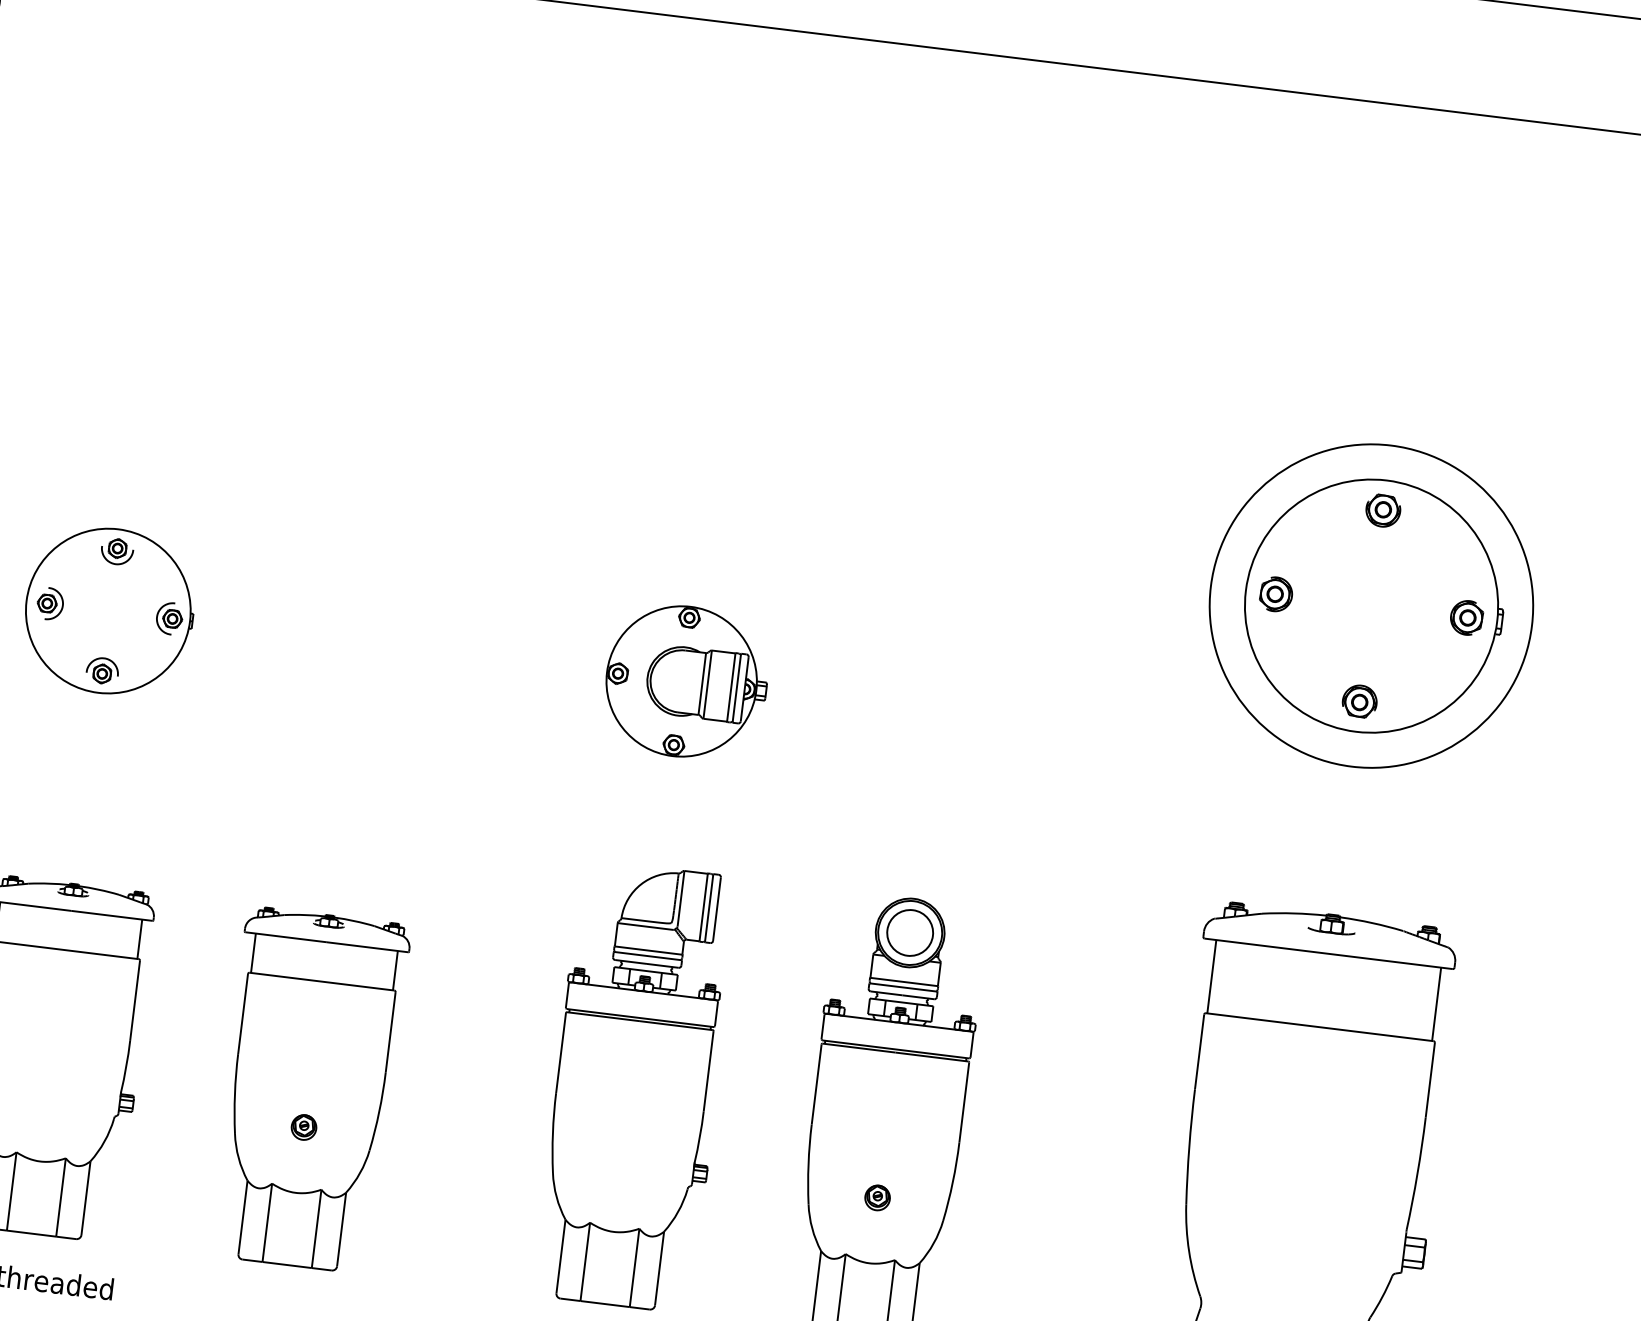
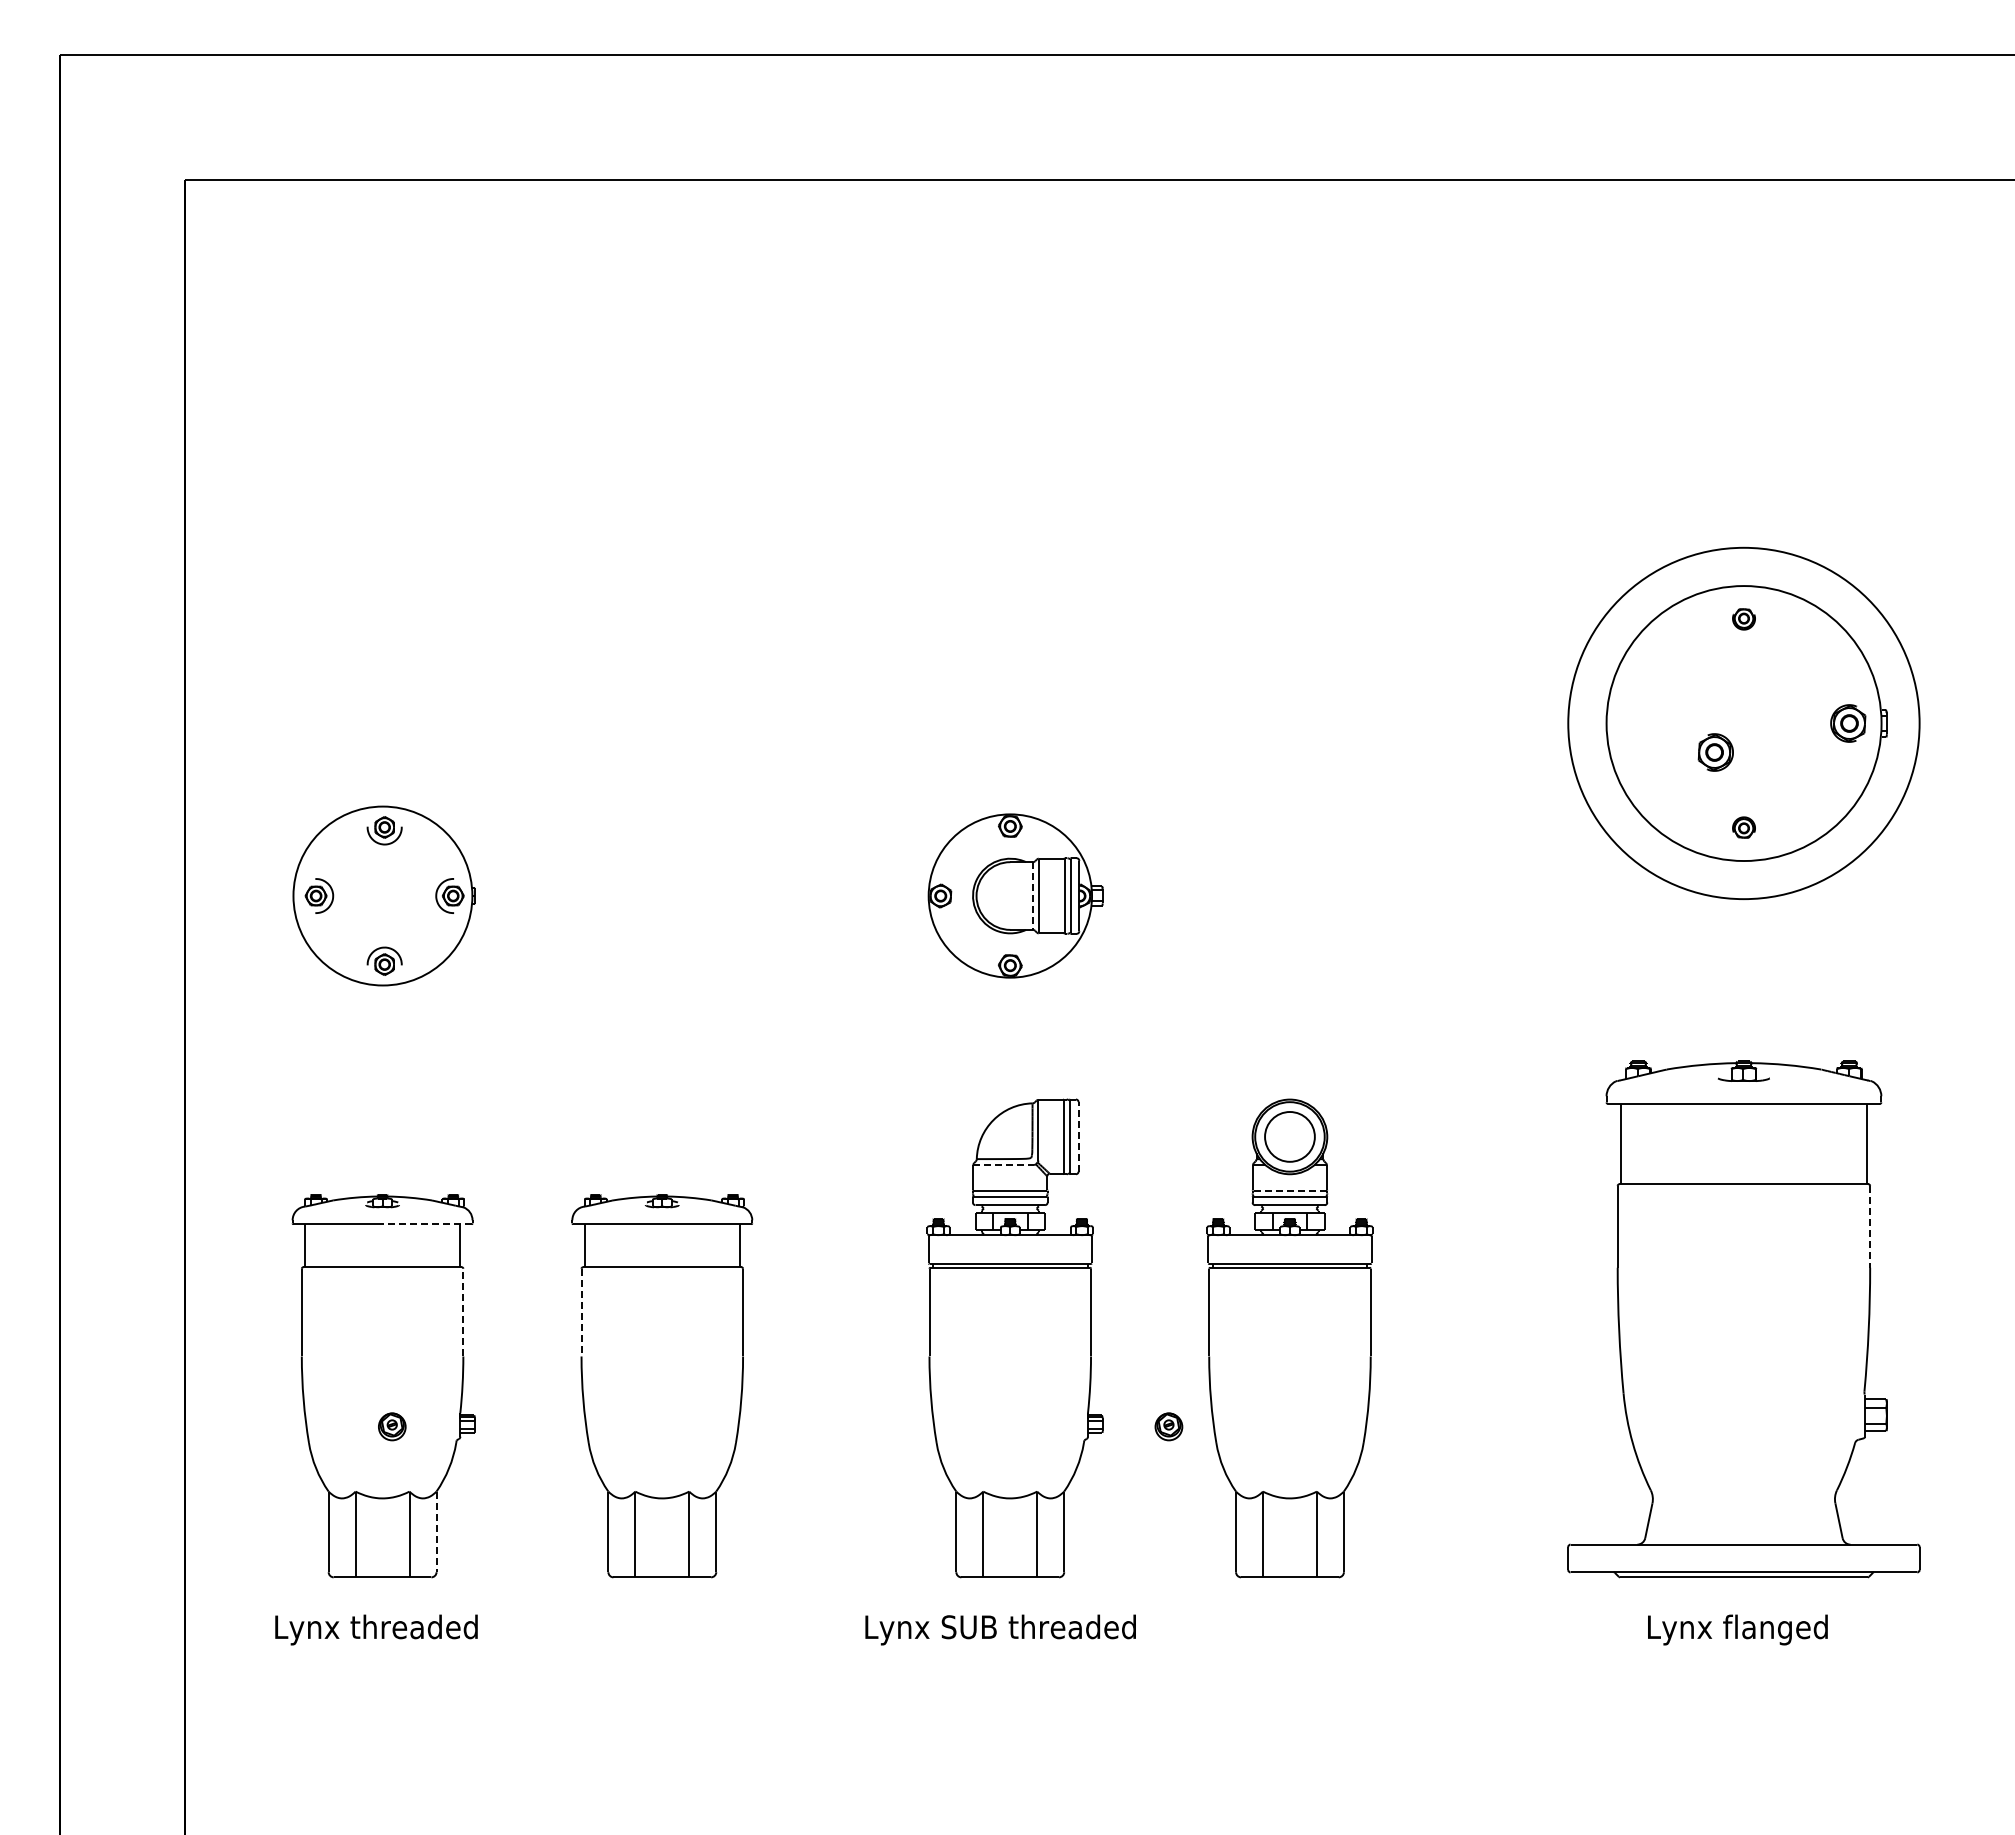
part: (1382, 511) -> (1743, 619), size x0.6
part: (1275, 594) -> (1715, 752), moved
line: (701, 684) -> (1032, 896), solid -> dashed
part: (1359, 701) -> (1743, 827), size x0.6
line: (716, 908) -> (1078, 1136), solid -> dashed
line: (112, 916) -> (427, 1224), solid -> dashed
line: (646, 926) -> (1004, 1164), solid -> dashed
line: (903, 981) -> (1289, 1190), solid -> dashed
line: (135, 1000) -> (463, 1312), solid -> dashed
line: (243, 1013) -> (581, 1312), solid -> dashed
line: (1430, 1079) -> (1870, 1226), solid -> dashed
part: (304, 1127) -> (392, 1426), moved
part: (877, 1197) -> (1168, 1426), moved
line: (85, 1198) -> (436, 1532), solid -> dashed

